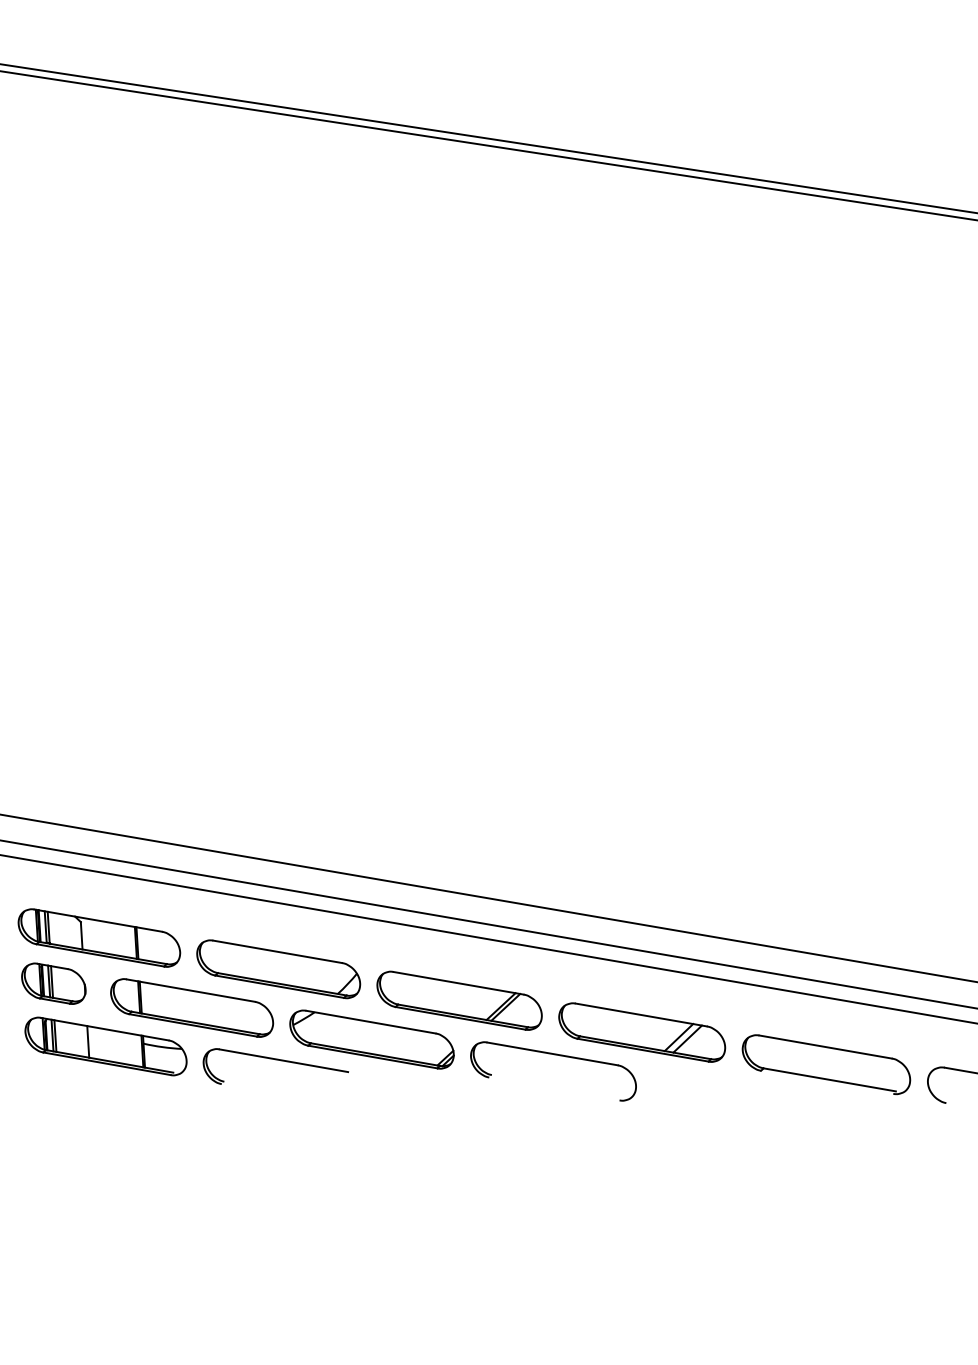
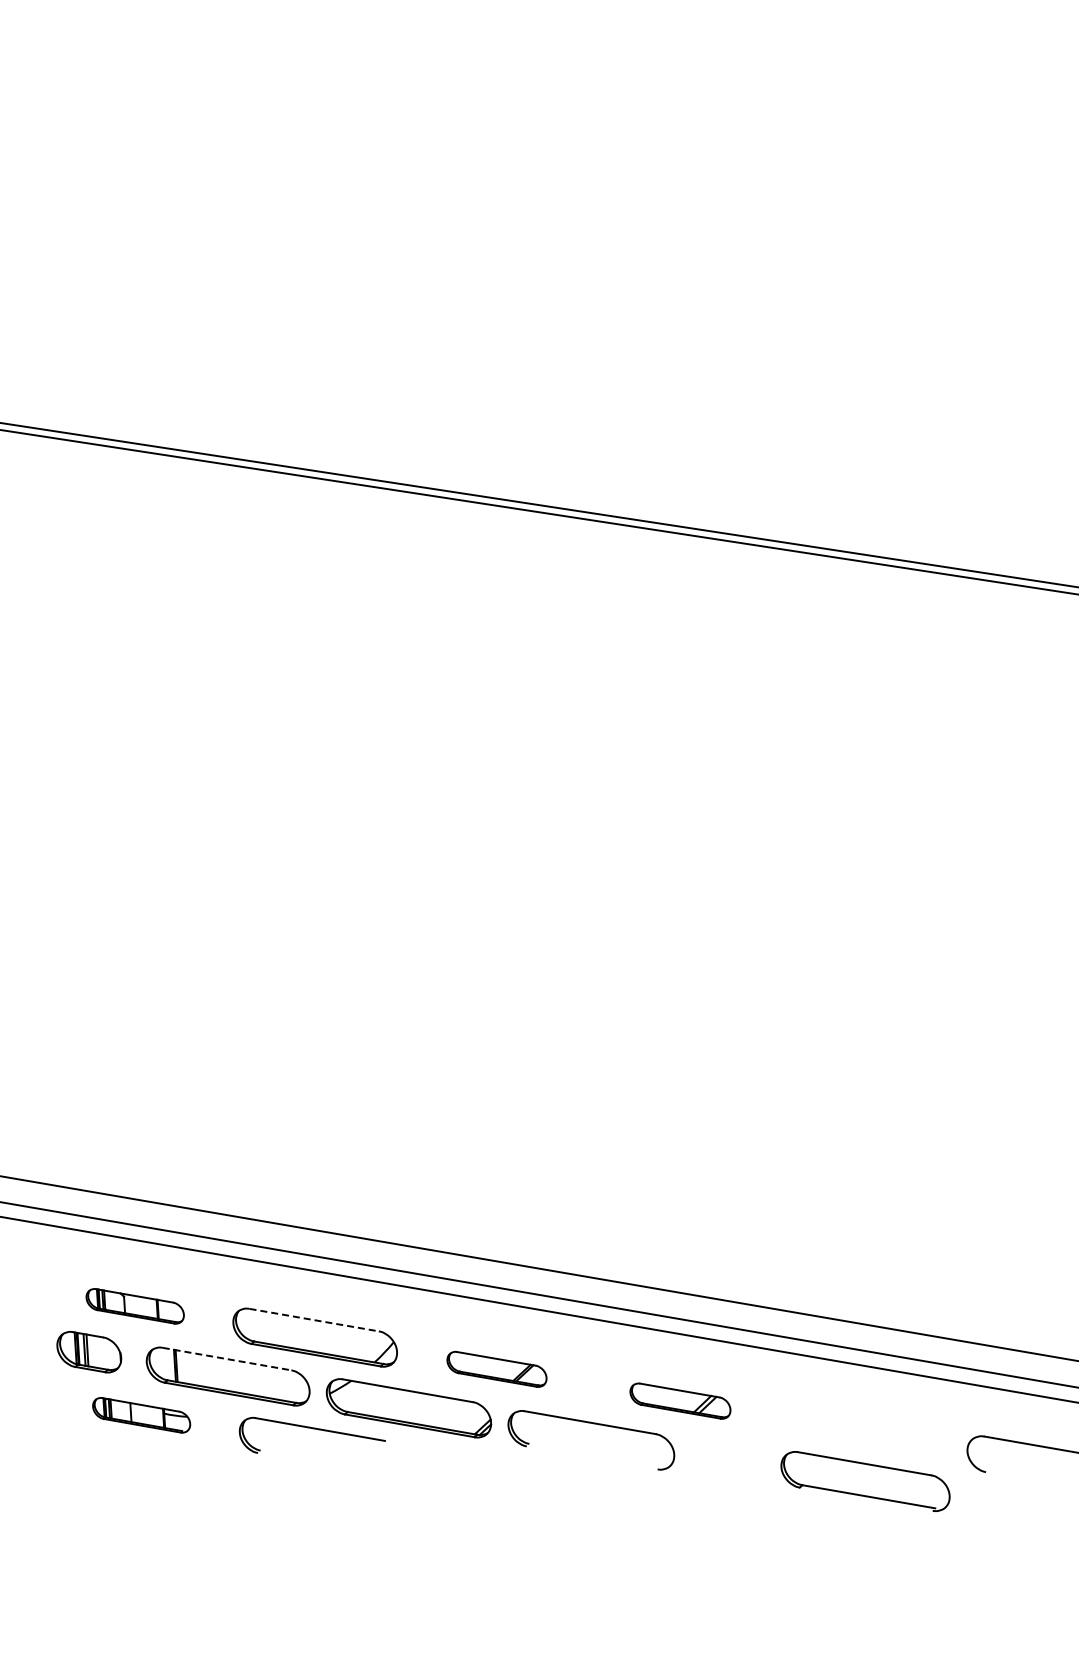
part: (99, 938) -> (135, 1306), size x0.6
line: (277, 952) -> (314, 1320), solid -> dashed
line: (191, 991) -> (227, 1359), solid -> dashed
part: (459, 1000) -> (496, 1369), size x0.6
part: (642, 1031) -> (680, 1400), size x0.6
part: (105, 1046) -> (141, 1415), size x0.6
part: (826, 1064) -> (865, 1481), moved

